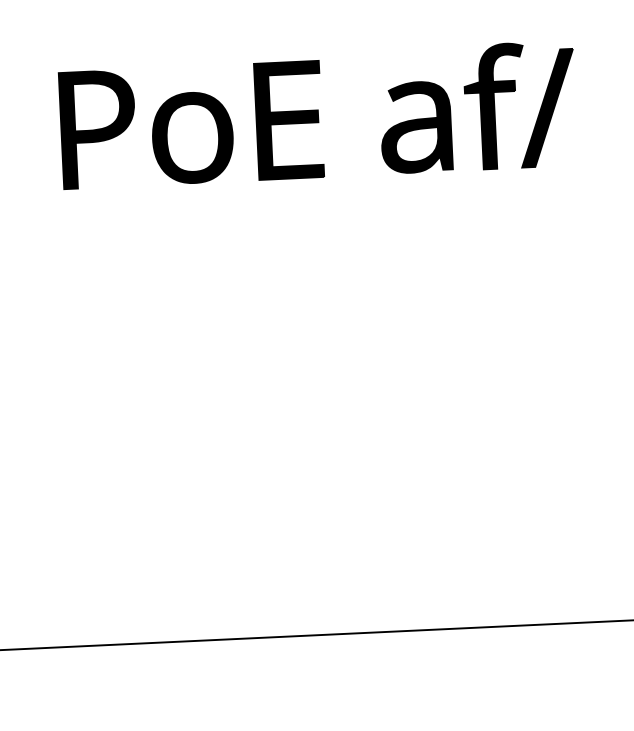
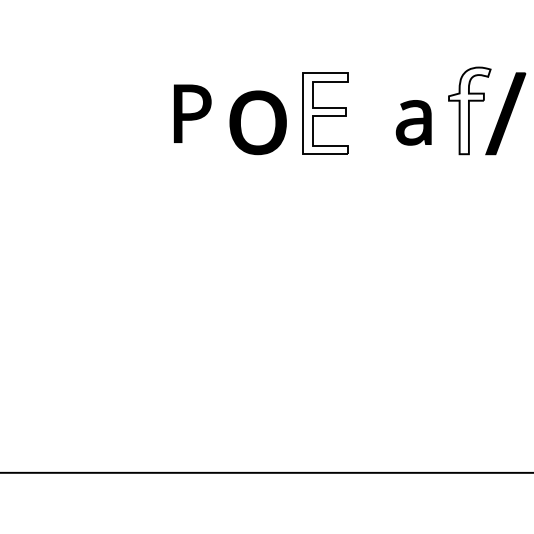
fill: (495, 106) -> (469, 110), removed
fill: (288, 120) -> (325, 113), removed
part: (415, 127) -> (413, 122), size x0.7
part: (98, 129) -> (192, 113), size x0.7

